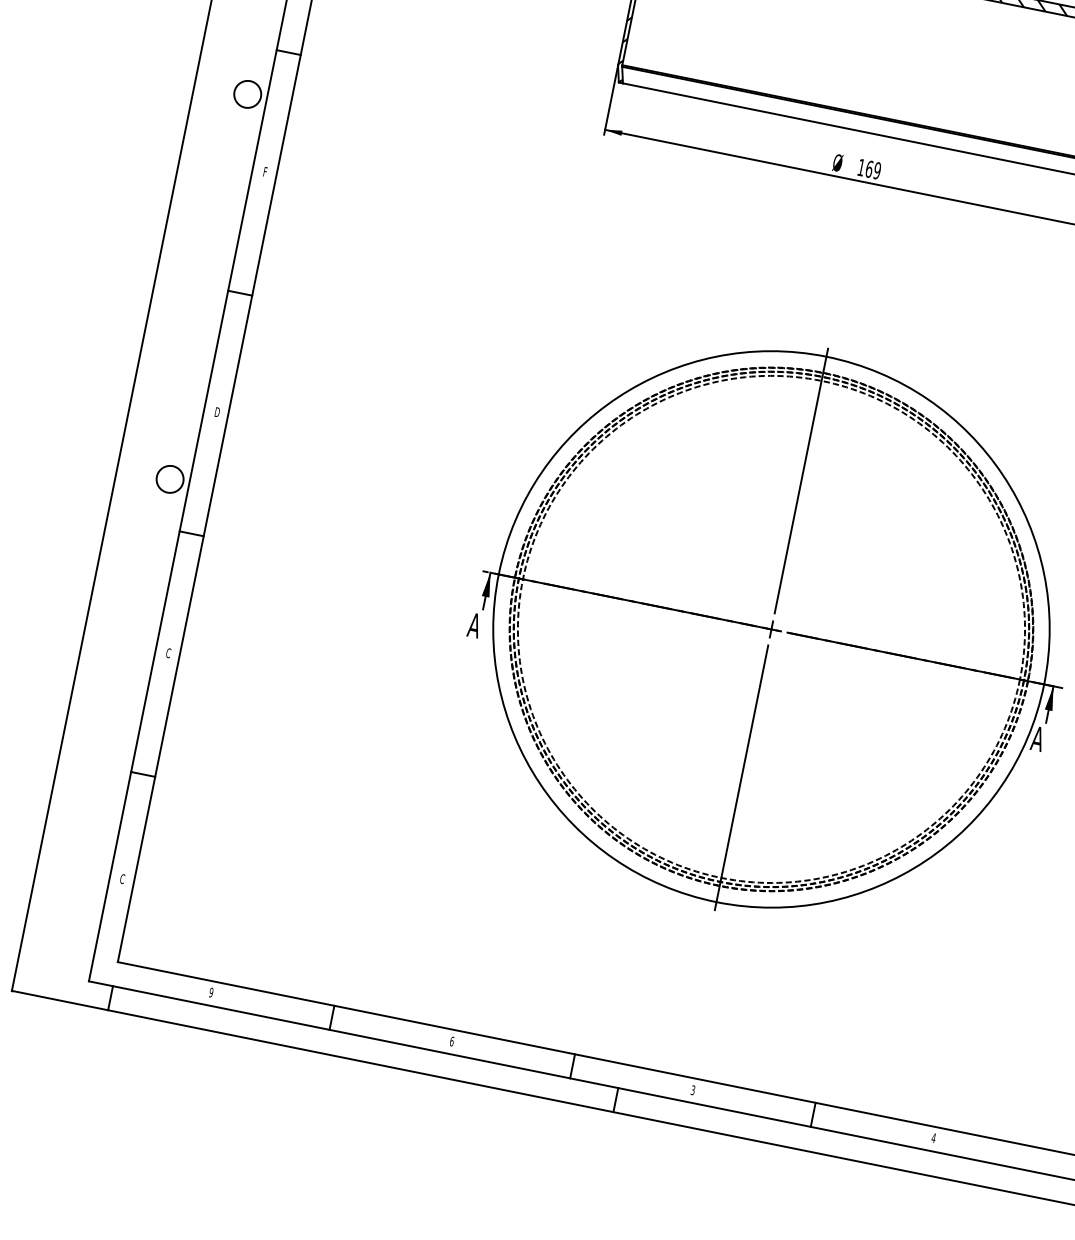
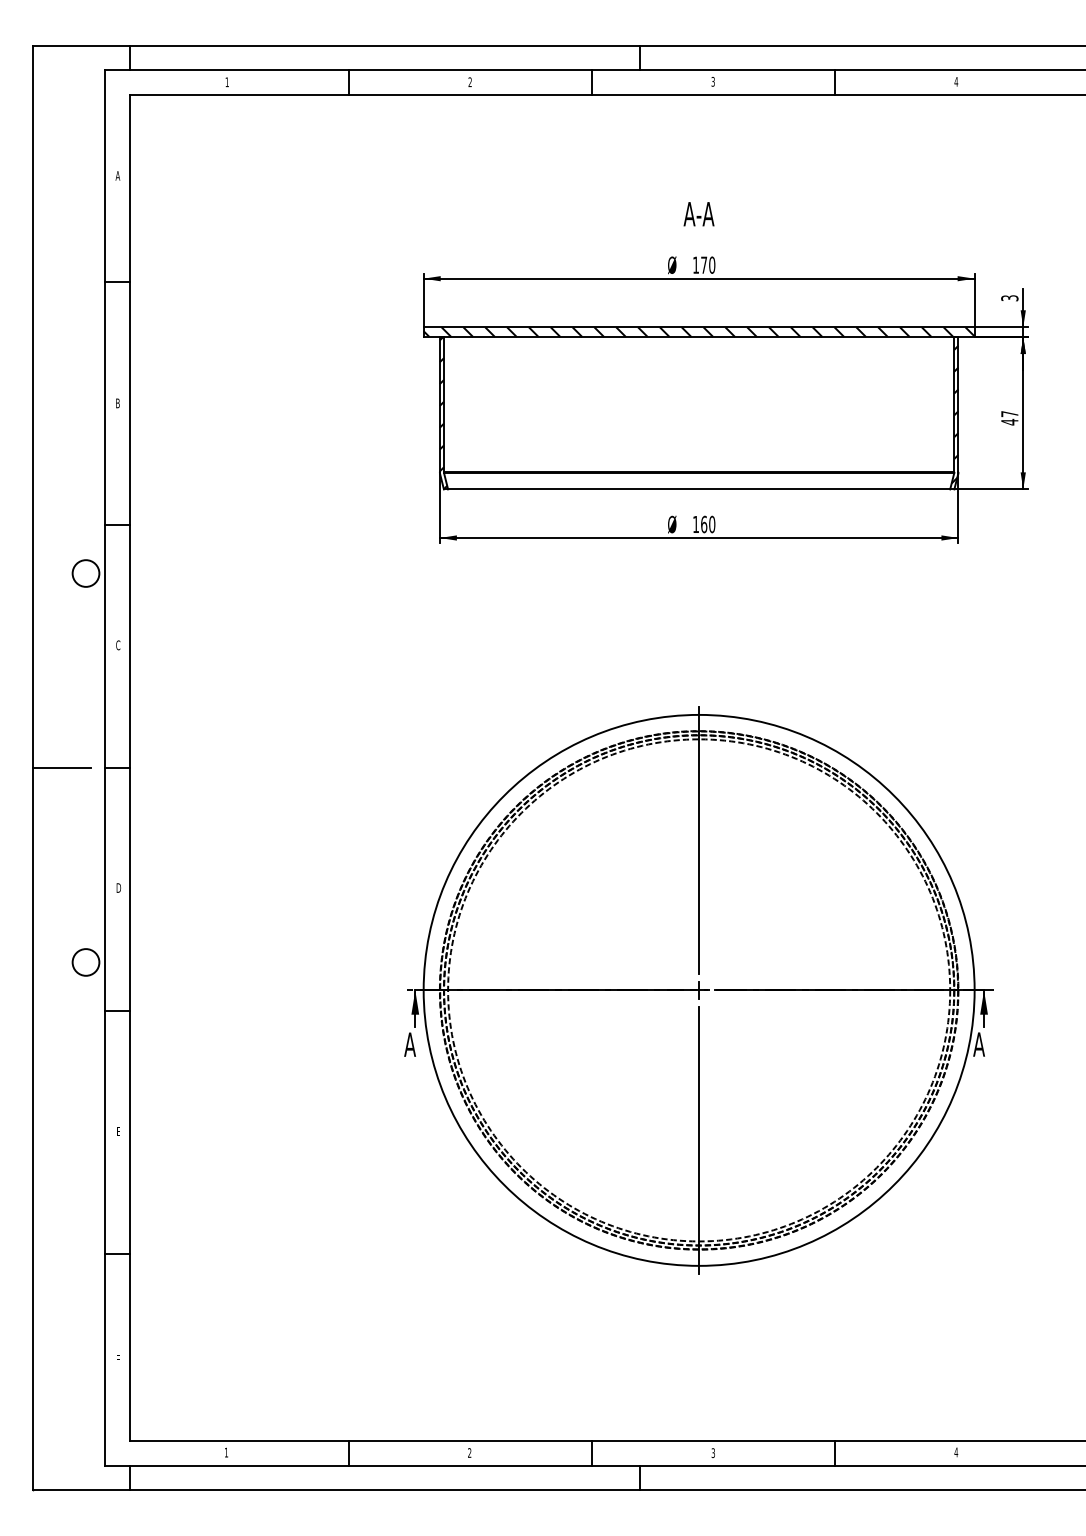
text: (877, 170) -> (712, 524), 169 -> 160
text: (265, 172) -> (118, 645), F -> C
line: (184, 282) -> (61, 768), added
text: (168, 653) -> (118, 1131), C -> E
text: (123, 878) -> (118, 1359), C -> F
text: (211, 992) -> (226, 1452), 9 -> 1
text: (451, 1041) -> (469, 1452), 6 -> 2

